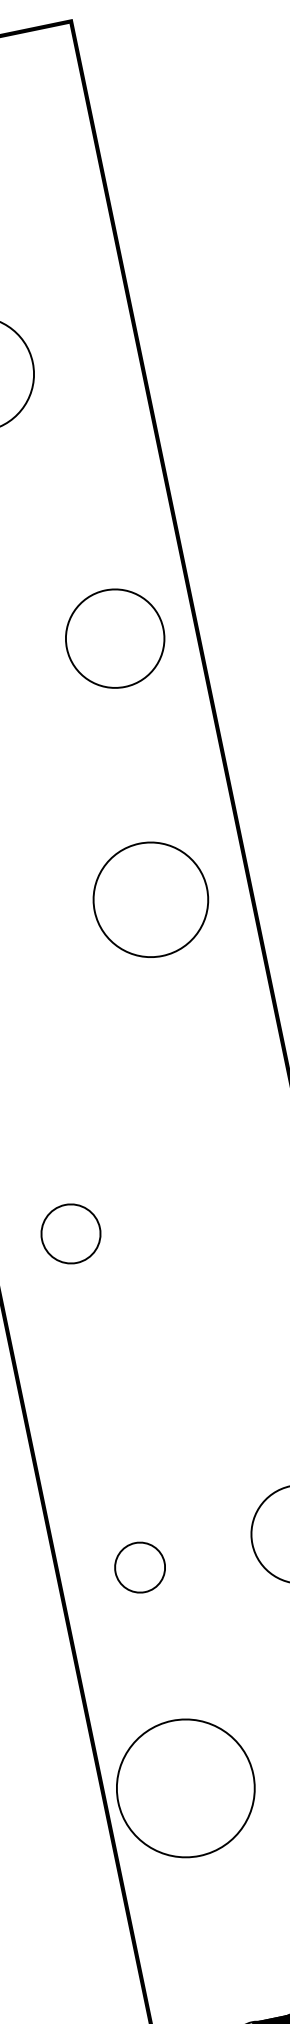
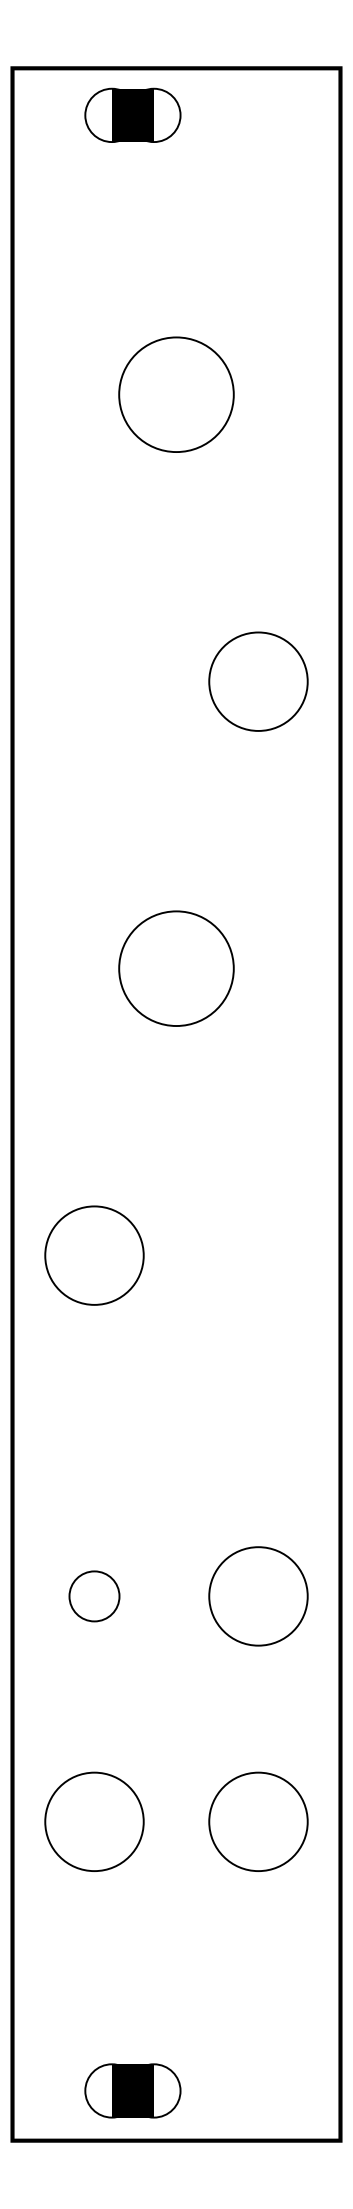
circle: (150, 899) -> (176, 968), moved
circle: (70, 1233) -> (94, 1255), size x1.67
circle: (185, 1788) -> (94, 1821), size x0.71

